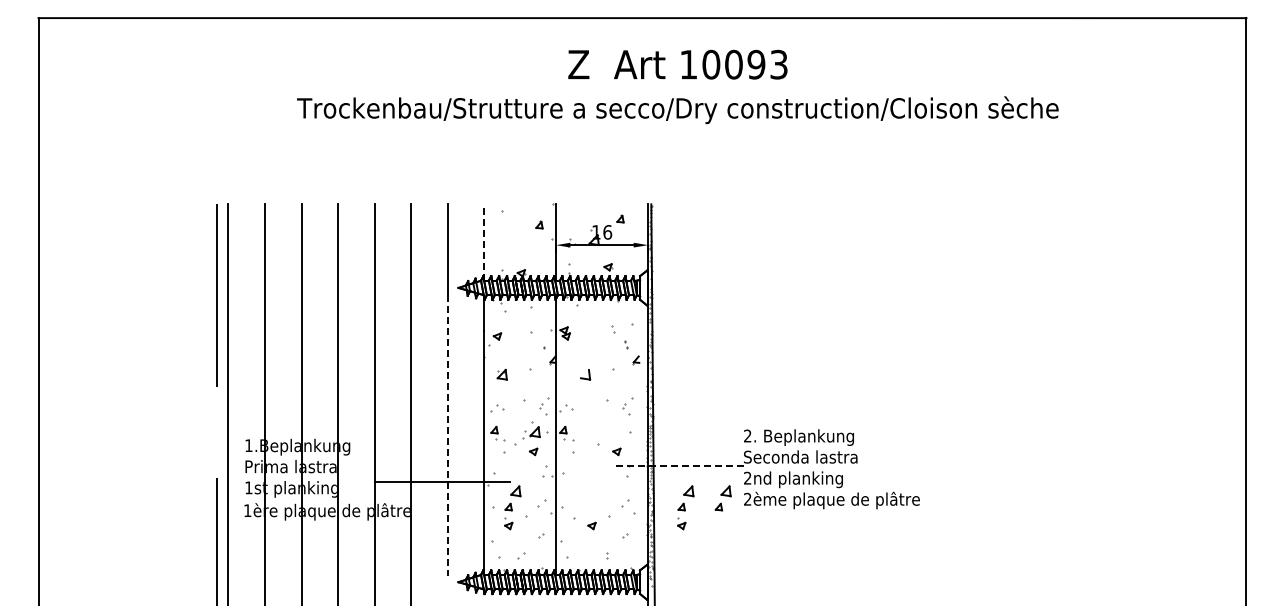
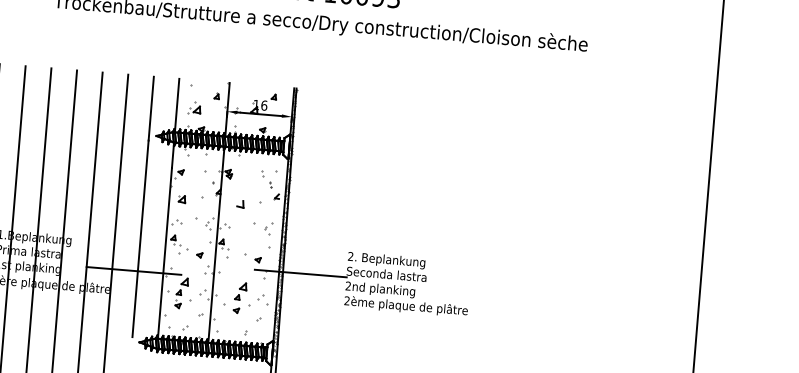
line: (484, 242) -> (177, 105), dashed -> solid
part: (531, 430) -> (194, 108), moved
line: (447, 435) -> (140, 238), dashed -> solid
line: (678, 465) -> (300, 273), dashed -> solid
part: (722, 498) -> (240, 291), moved
part: (685, 507) -> (303, 303), removed

